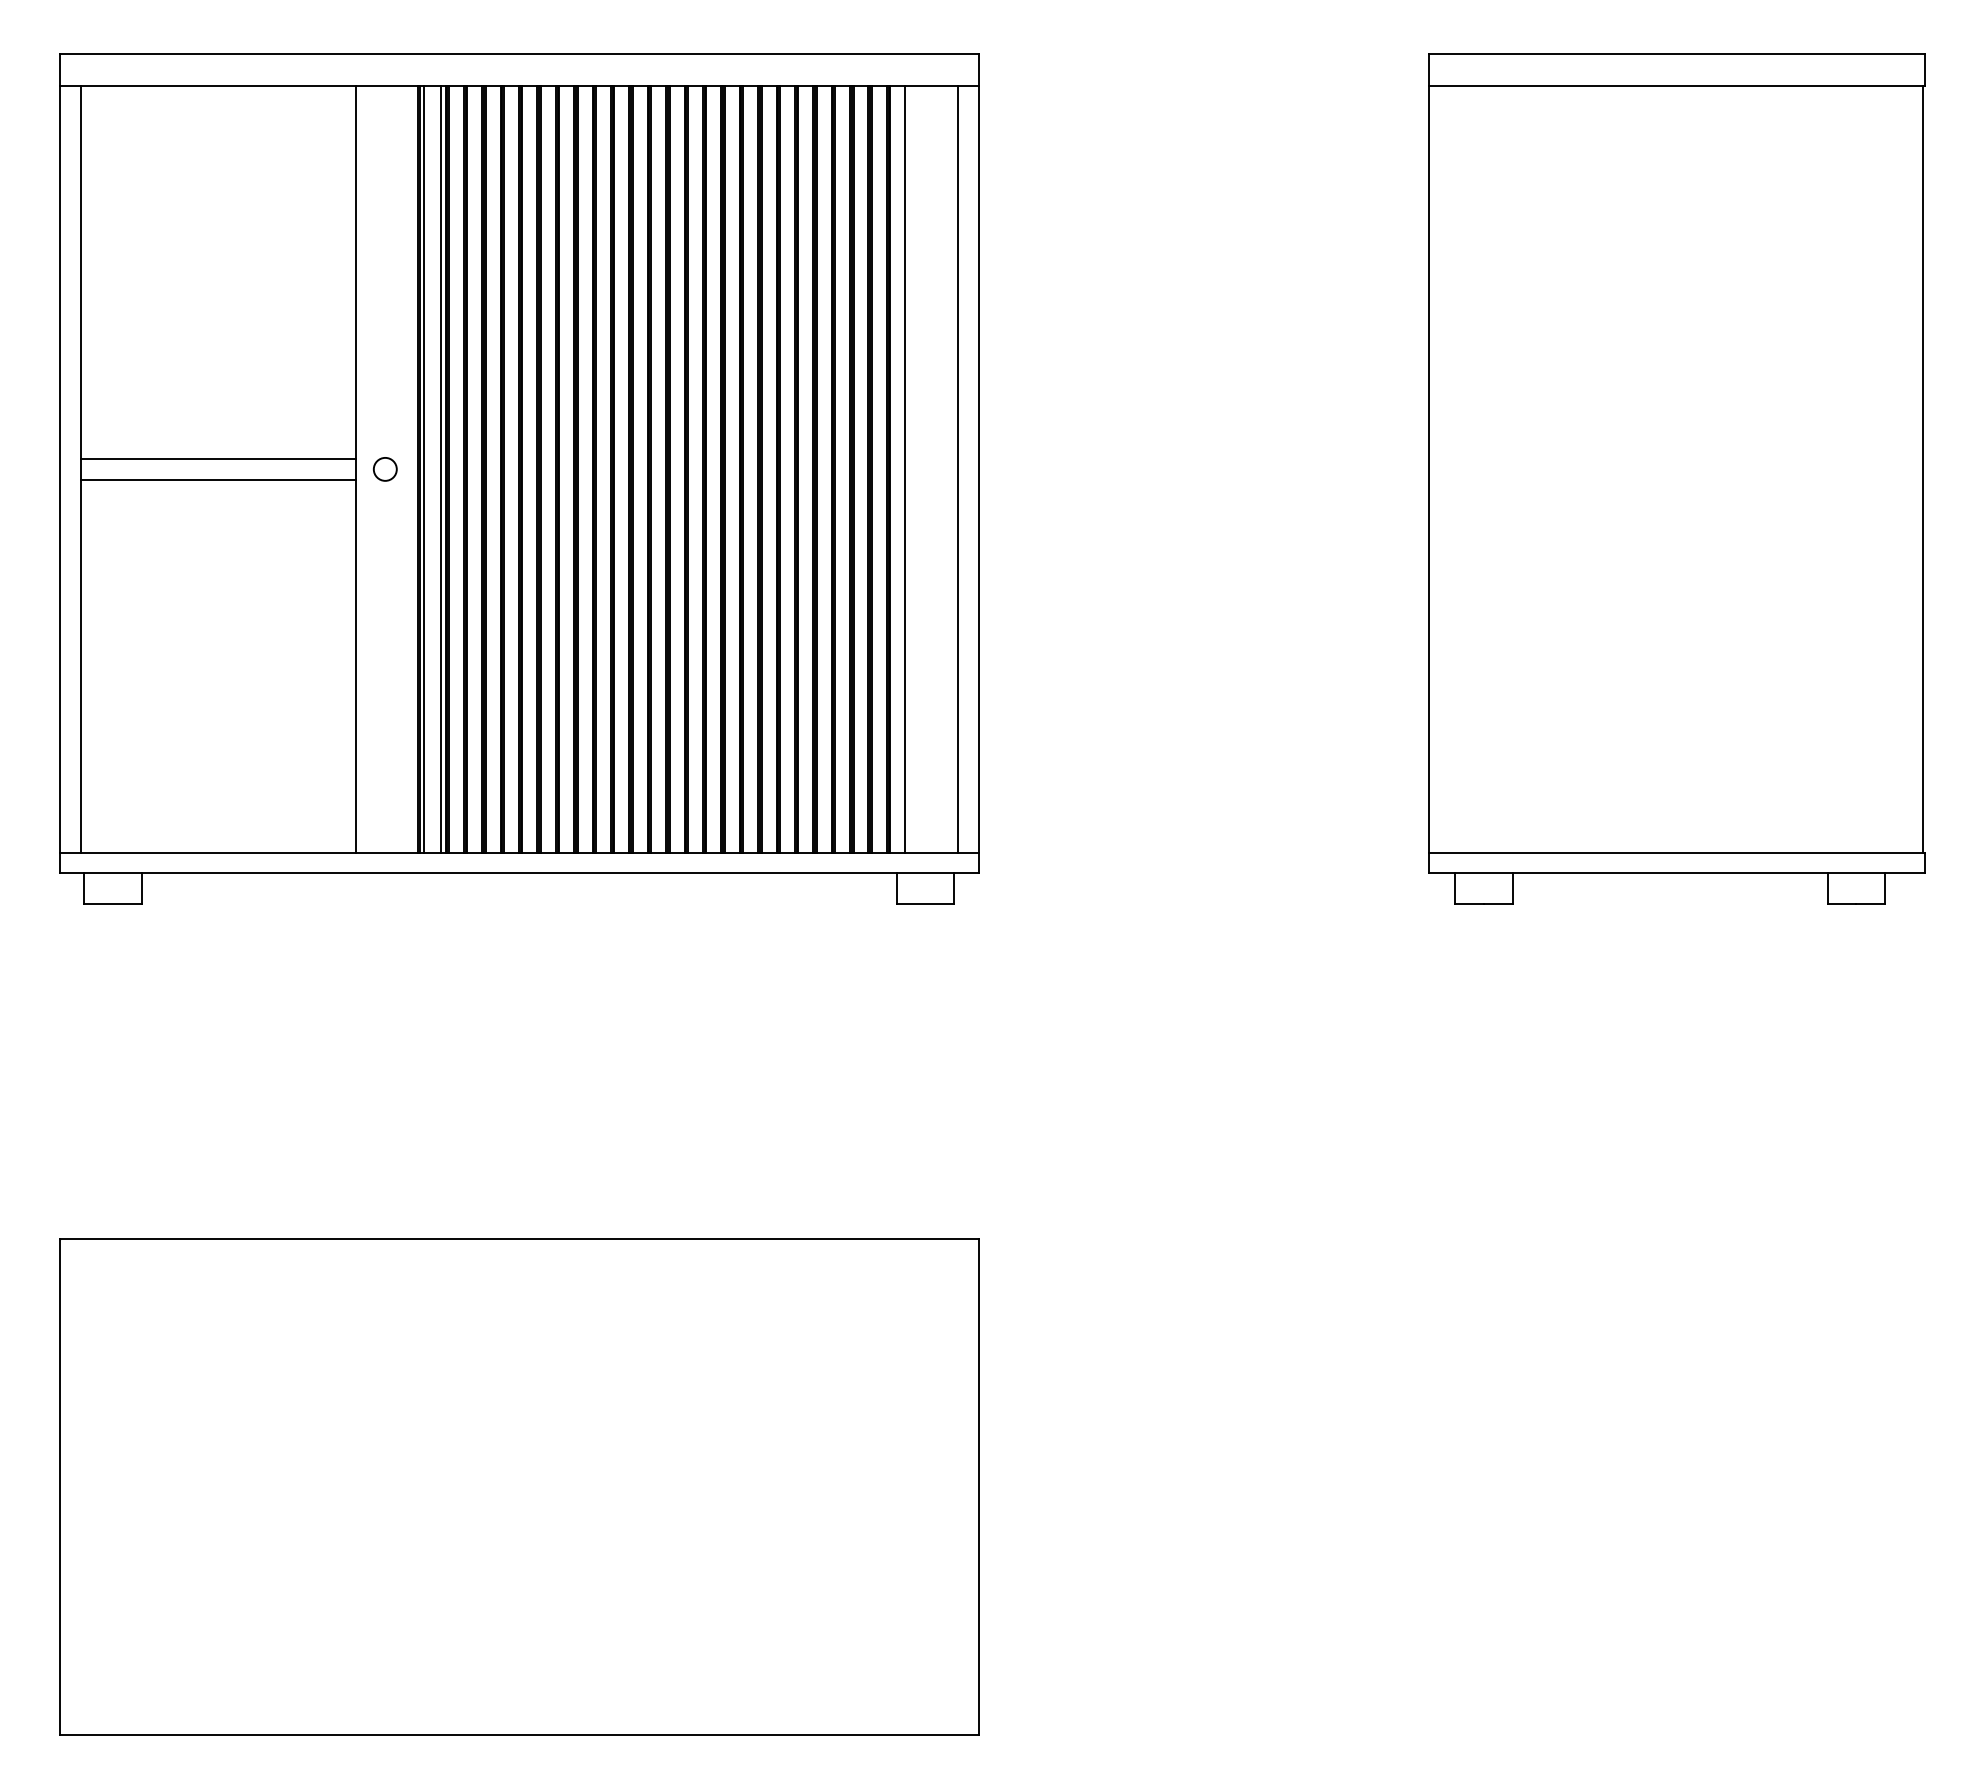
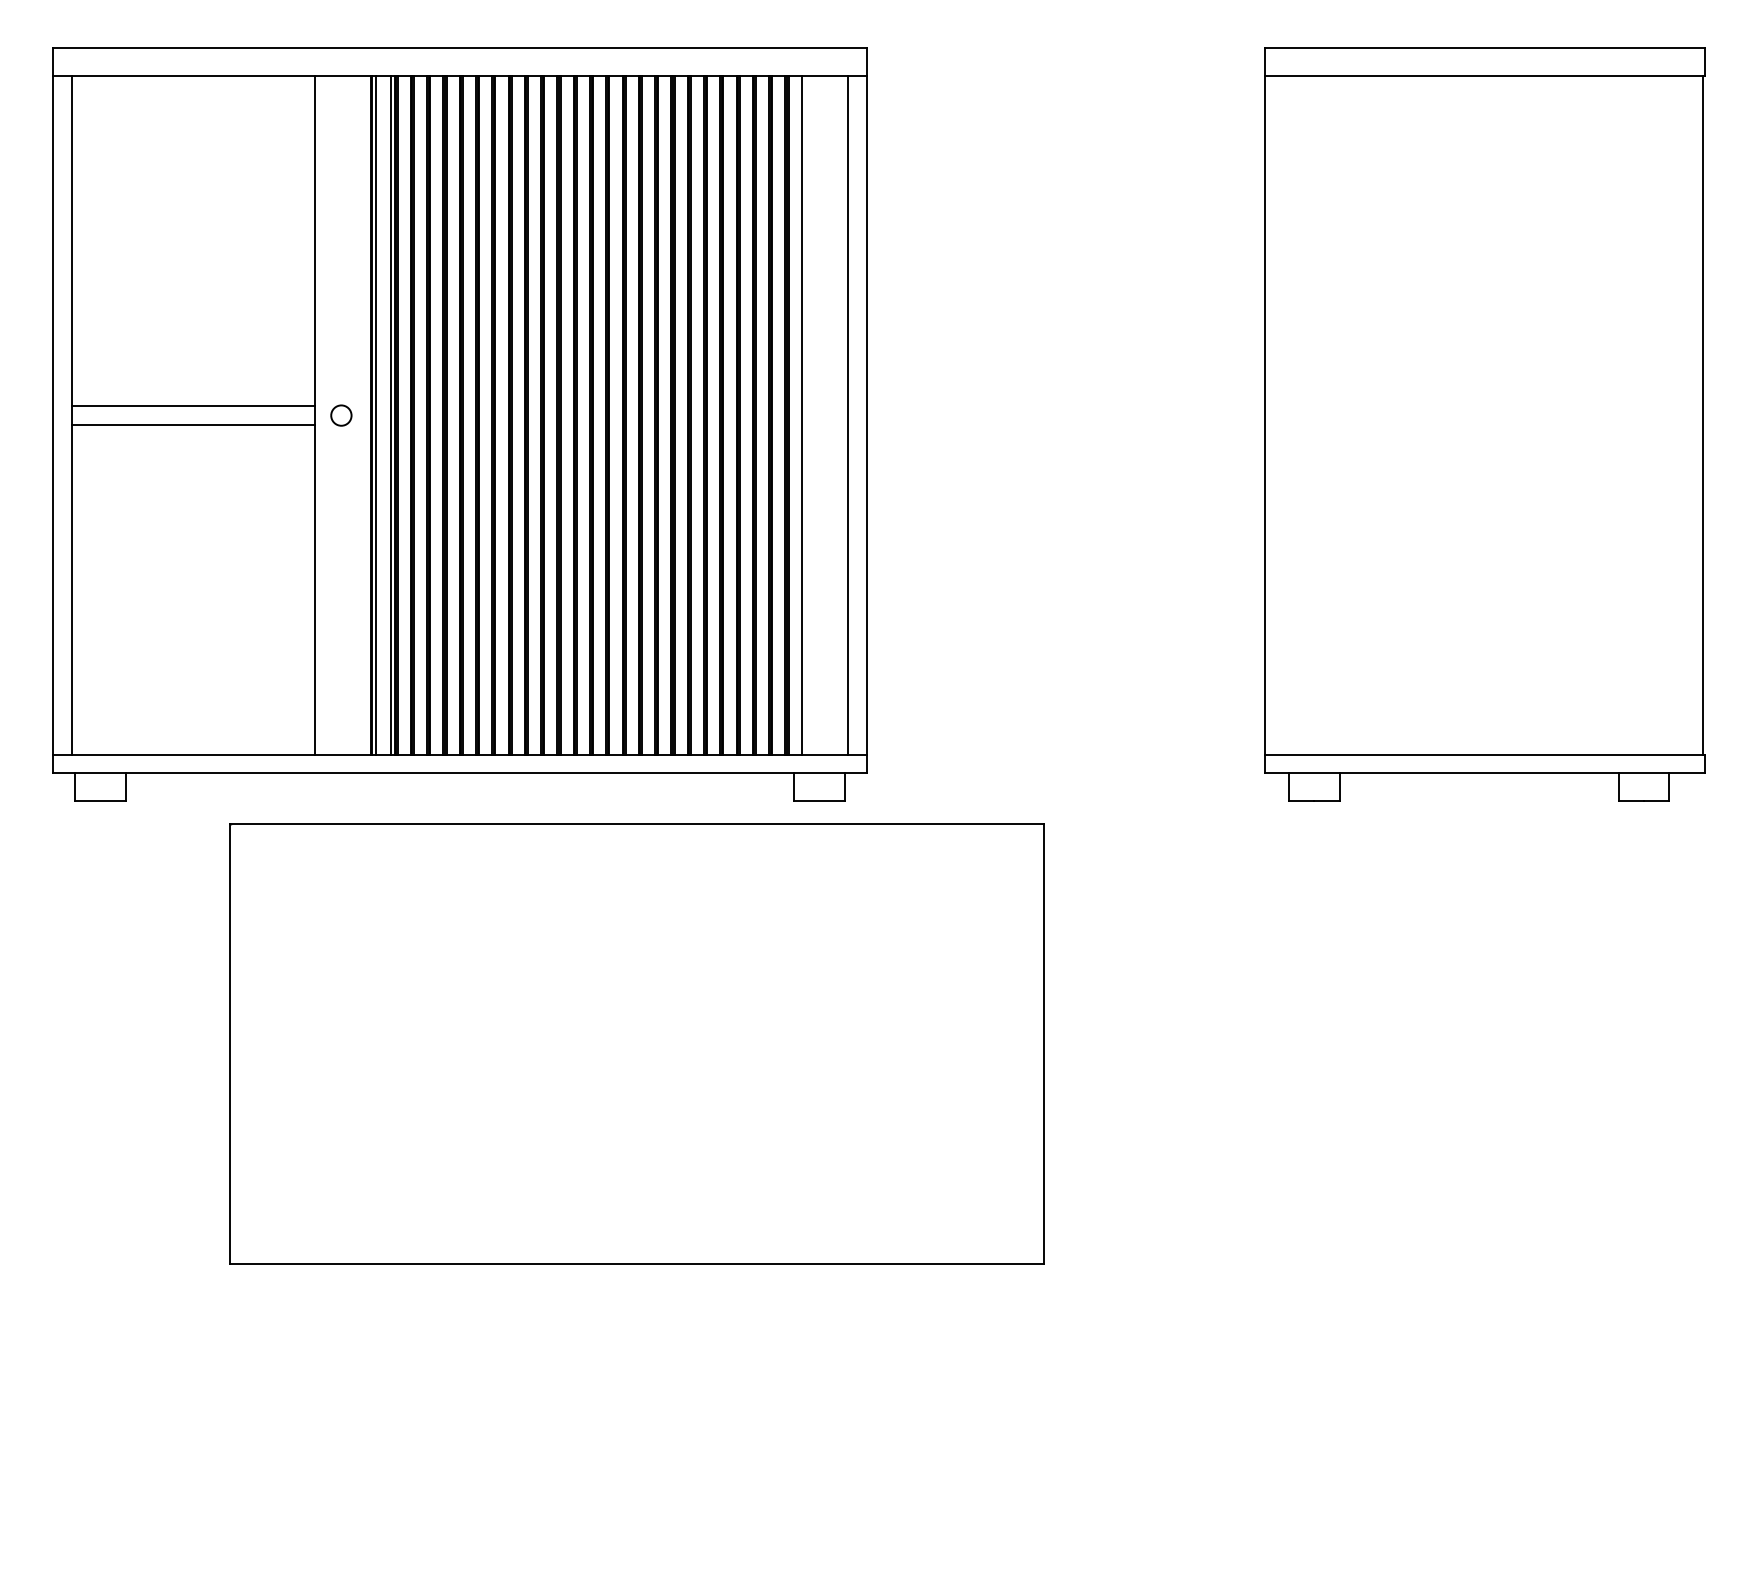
part: (519, 1486) -> (637, 1043), moved

